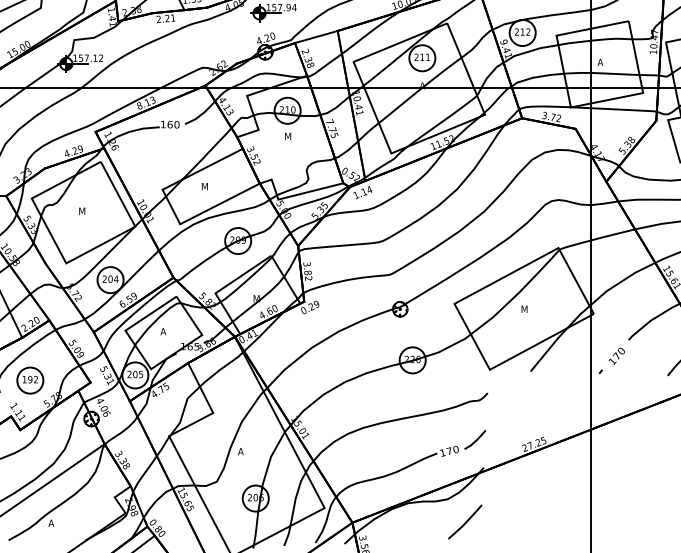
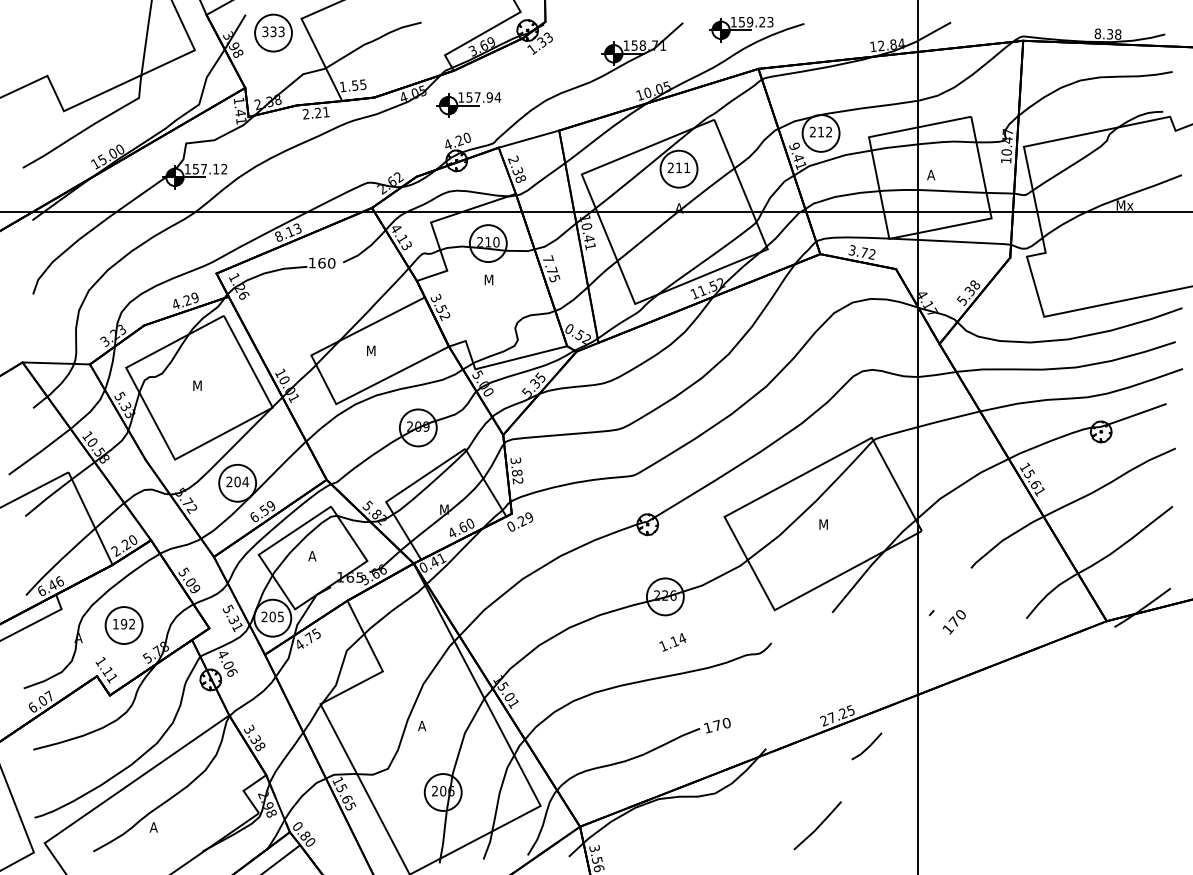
text: (362, 192) -> (672, 642), moved
text: (616, 356) -> (953, 622), moved
curve: (474, 440) -> (866, 747), moved
curve: (465, 521) -> (818, 825), moved

